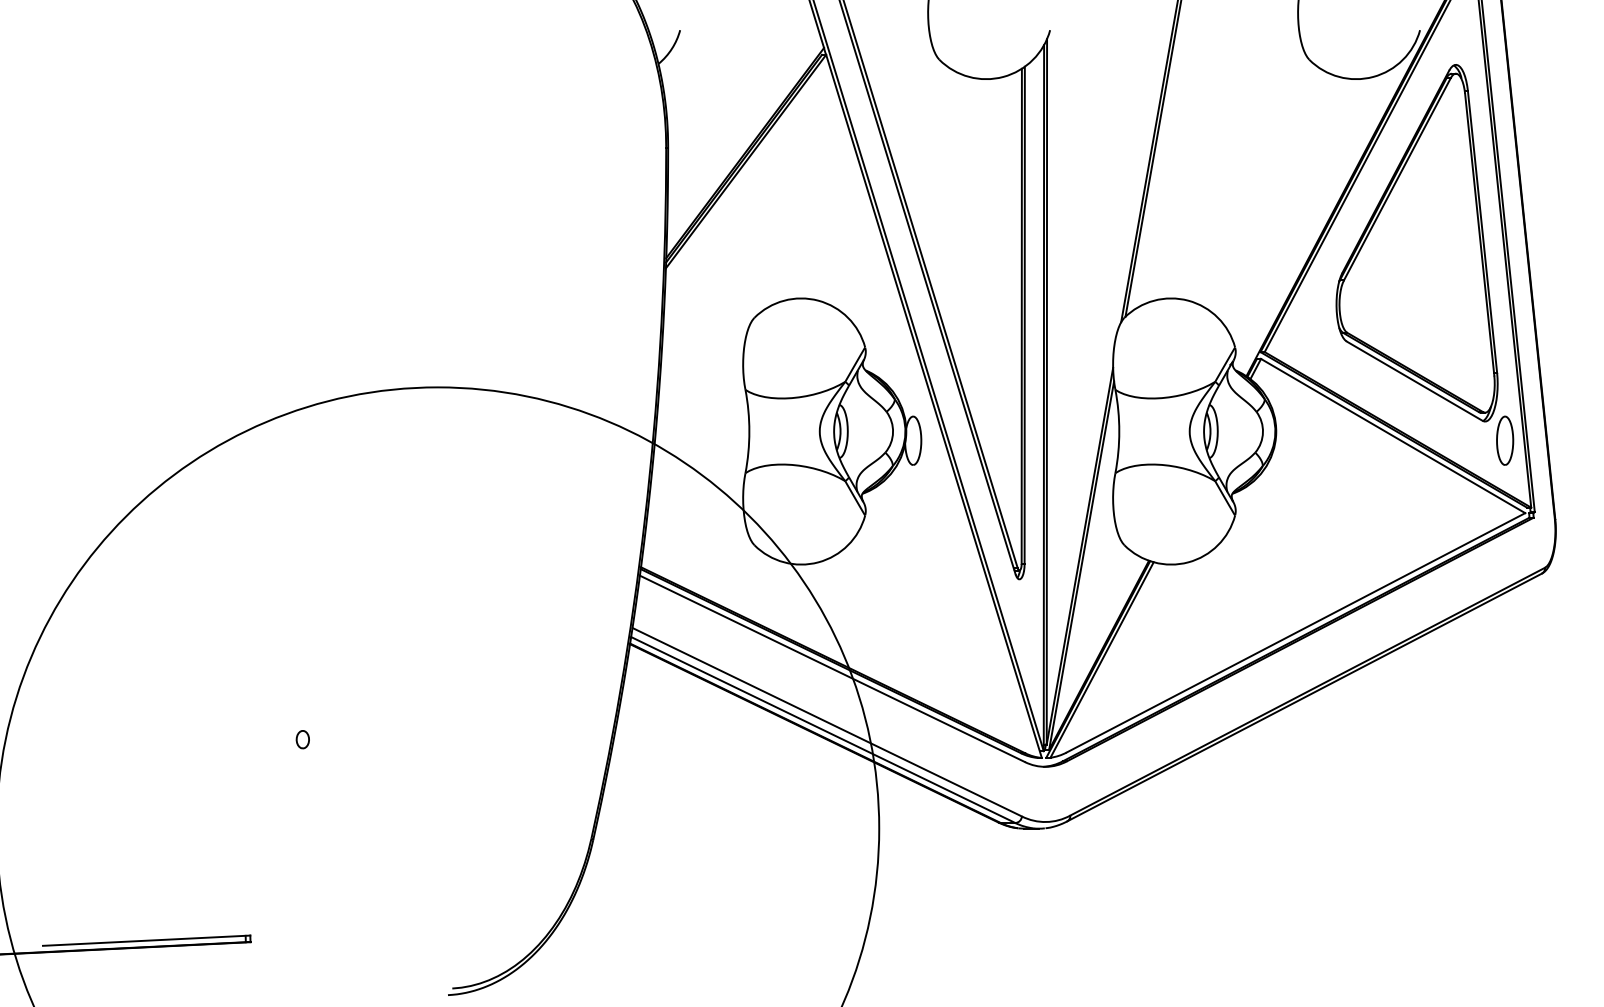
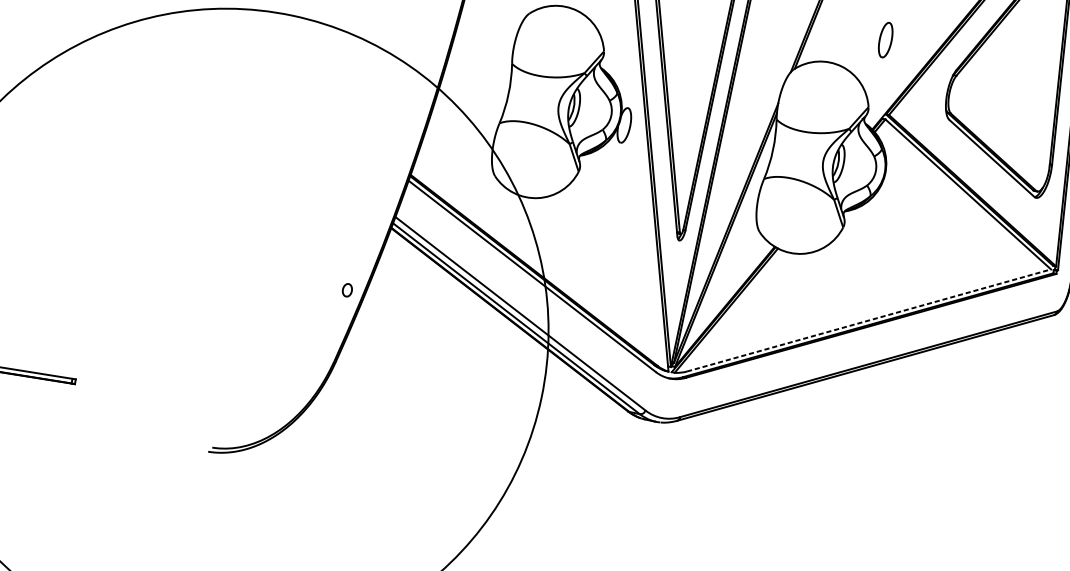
part: (1505, 440) -> (886, 40), moved
line: (1295, 632) -> (868, 320), solid -> dashed
part: (302, 739) -> (347, 290), moved

